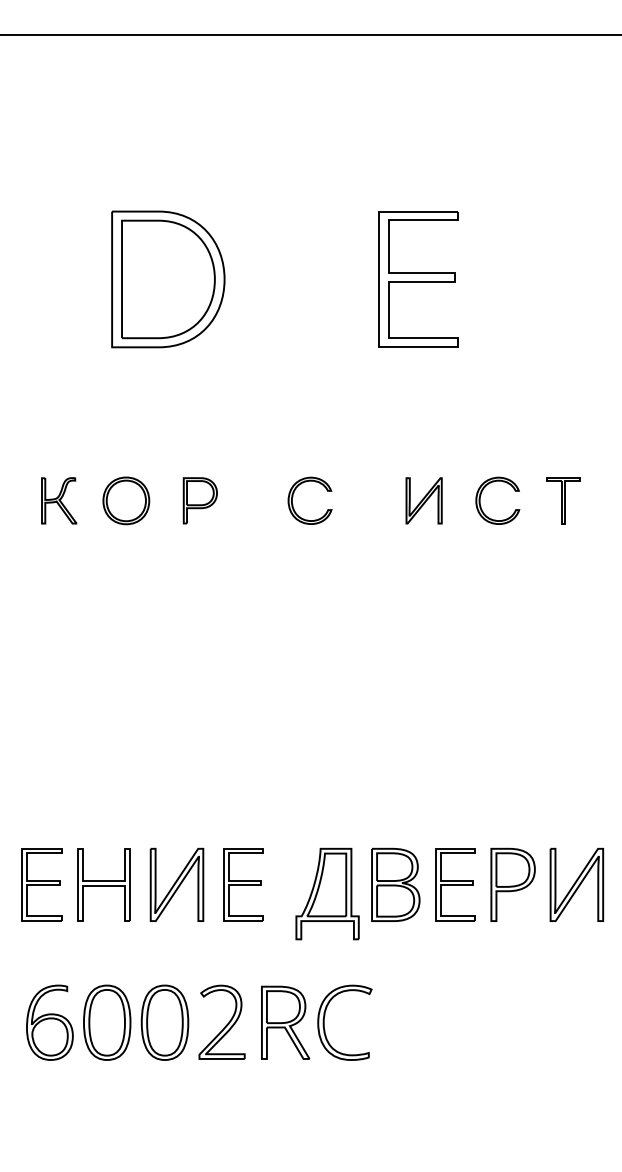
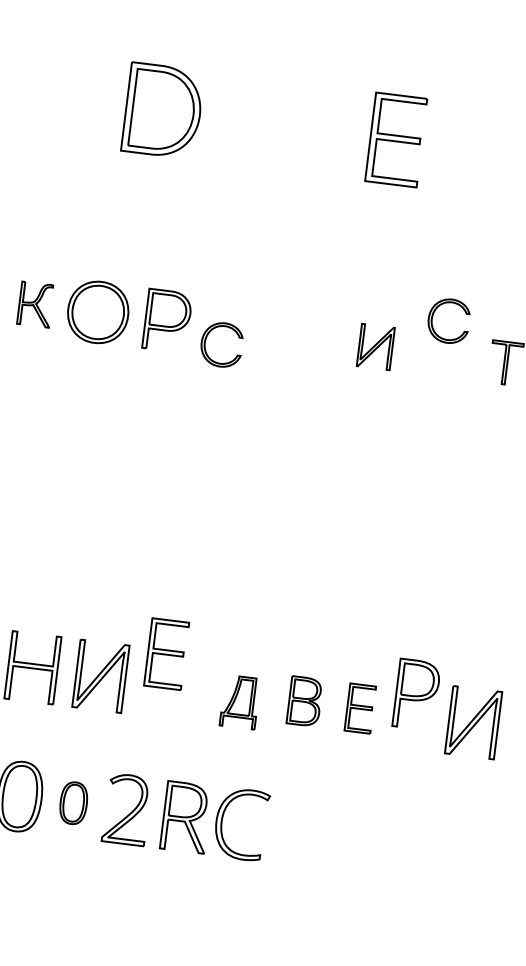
part: (168, 279) -> (163, 111), size x0.7
part: (418, 279) -> (396, 140), size x0.7
part: (481, 495) -> (434, 314), moved
part: (293, 497) -> (206, 339), moved
part: (126, 500) -> (98, 312), size x1.4
part: (199, 500) -> (166, 320), size x1.4
part: (243, 884) -> (166, 653), moved
part: (395, 884) -> (304, 701), size x0.7
part: (455, 884) -> (360, 708), size x0.7
part: (512, 884) -> (416, 694), moved
part: (327, 893) -> (240, 701), size x0.6
part: (164, 1022) -> (73, 803), size x0.6

